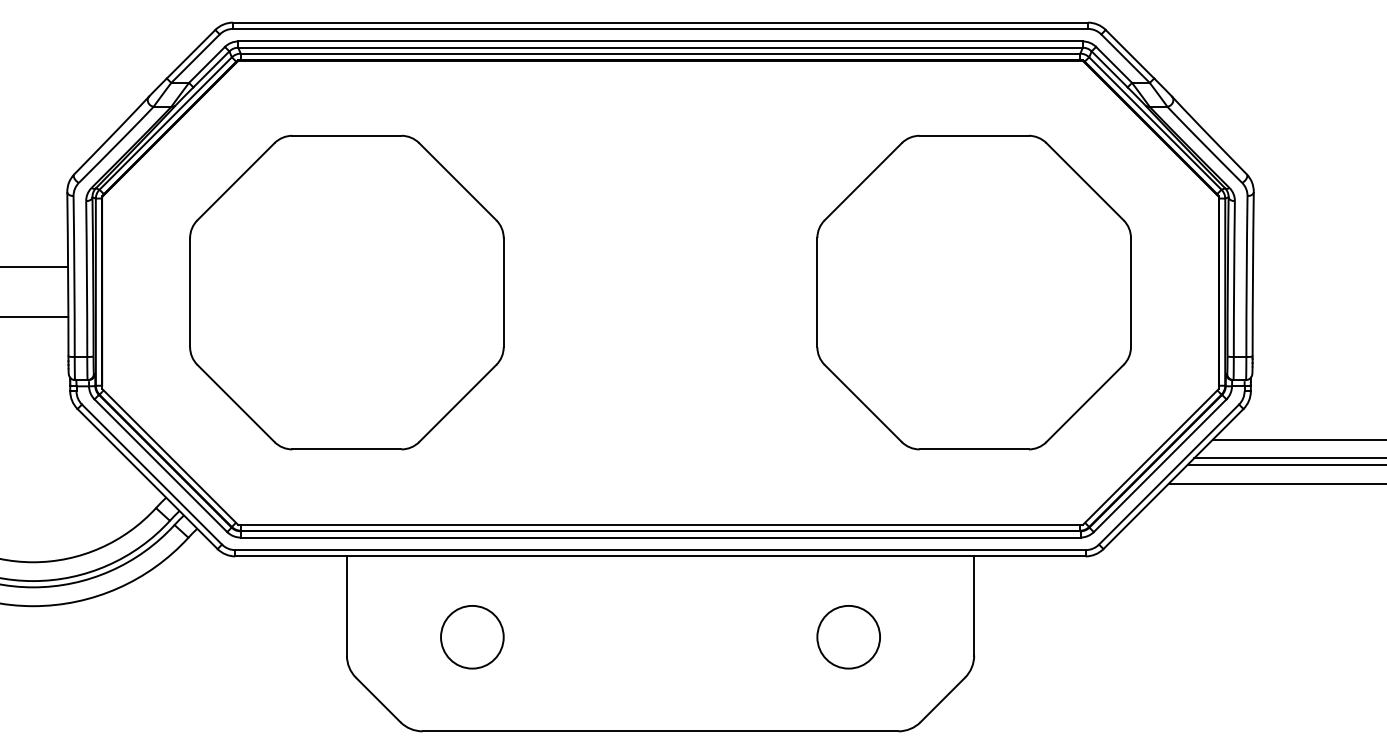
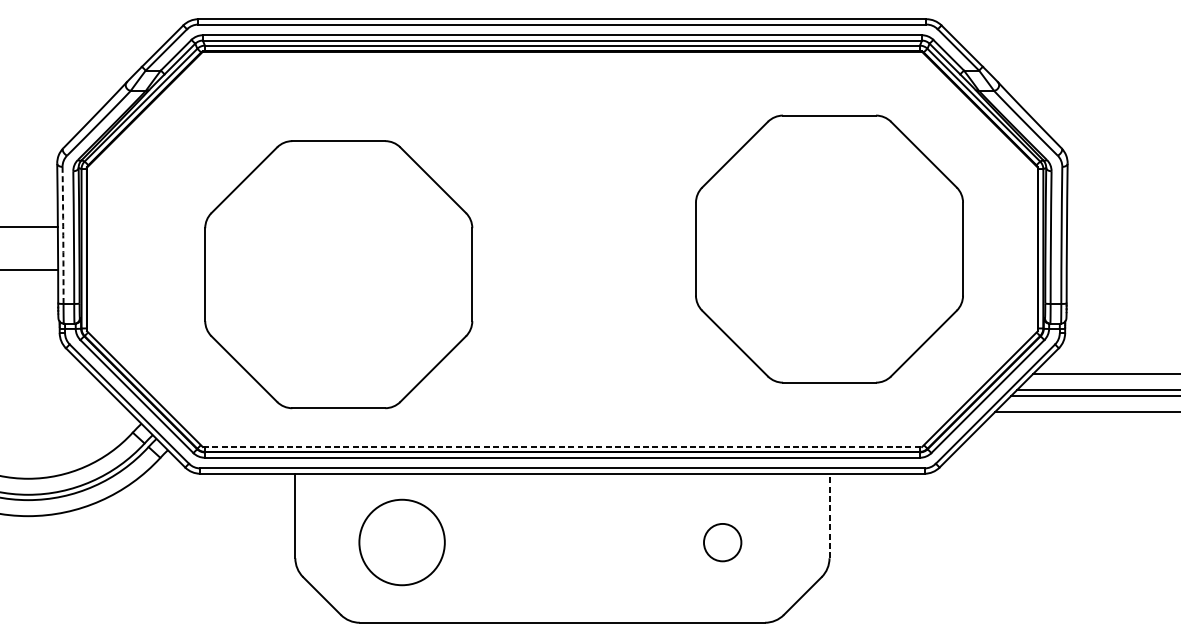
arc: (74, 276) -> (63, 235), solid -> dashed
part: (346, 292) -> (338, 274), moved
line: (661, 524) -> (563, 446), solid -> dashed
line: (974, 606) -> (829, 516), solid -> dashed
circle: (848, 636) -> (722, 541), size x0.7
circle: (472, 637) -> (402, 542), size x1.6

